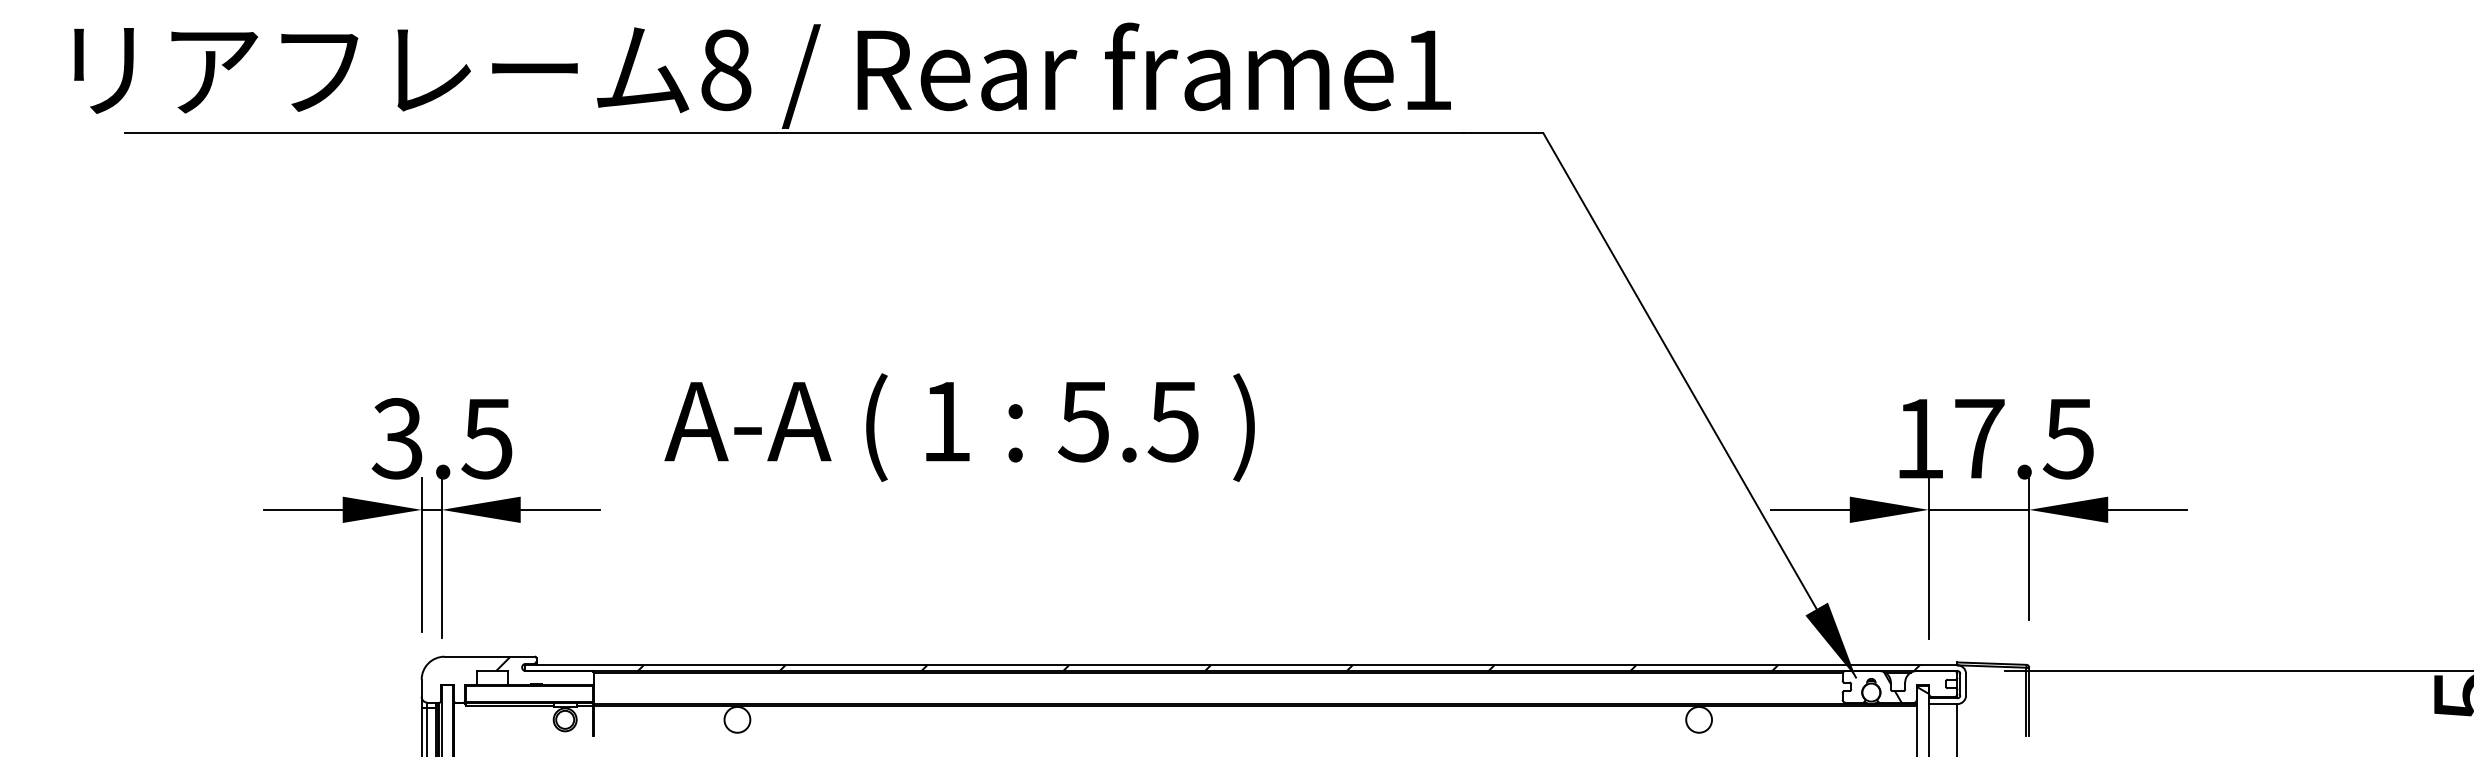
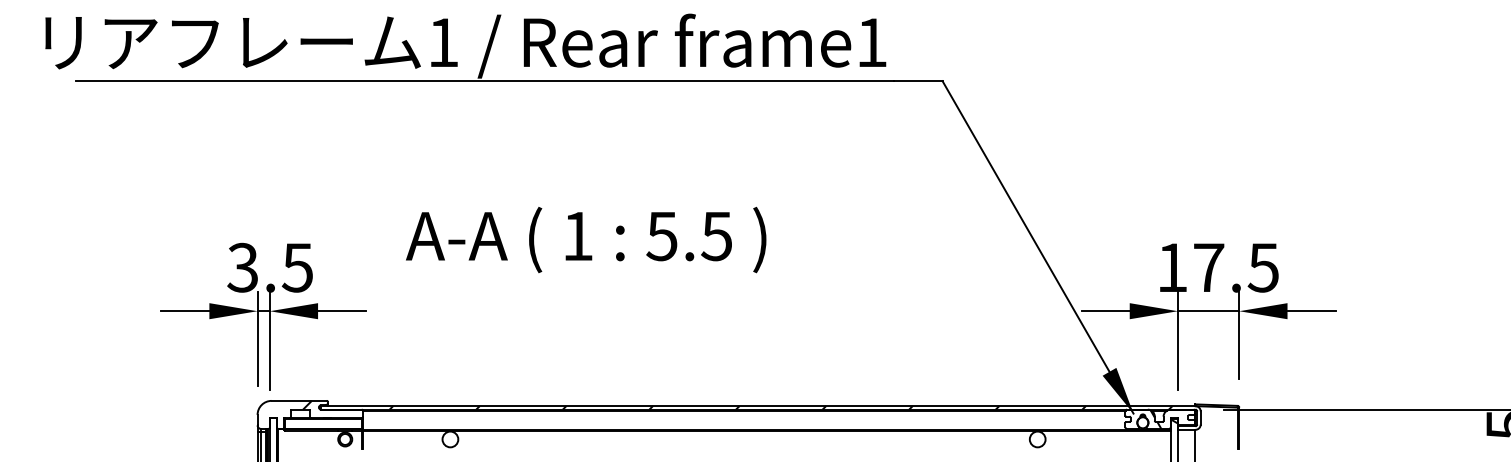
text: (726, 69) -> (443, 42), 8 -> 1
text: (960, 426) -> (586, 239), moved

